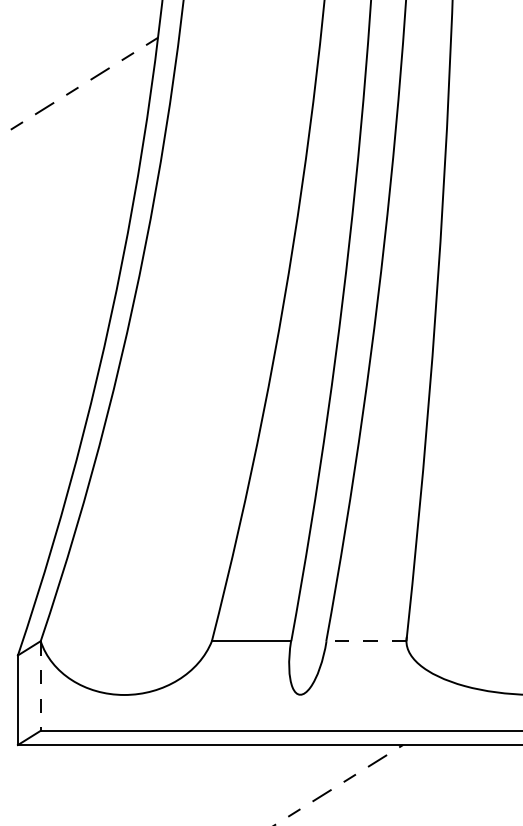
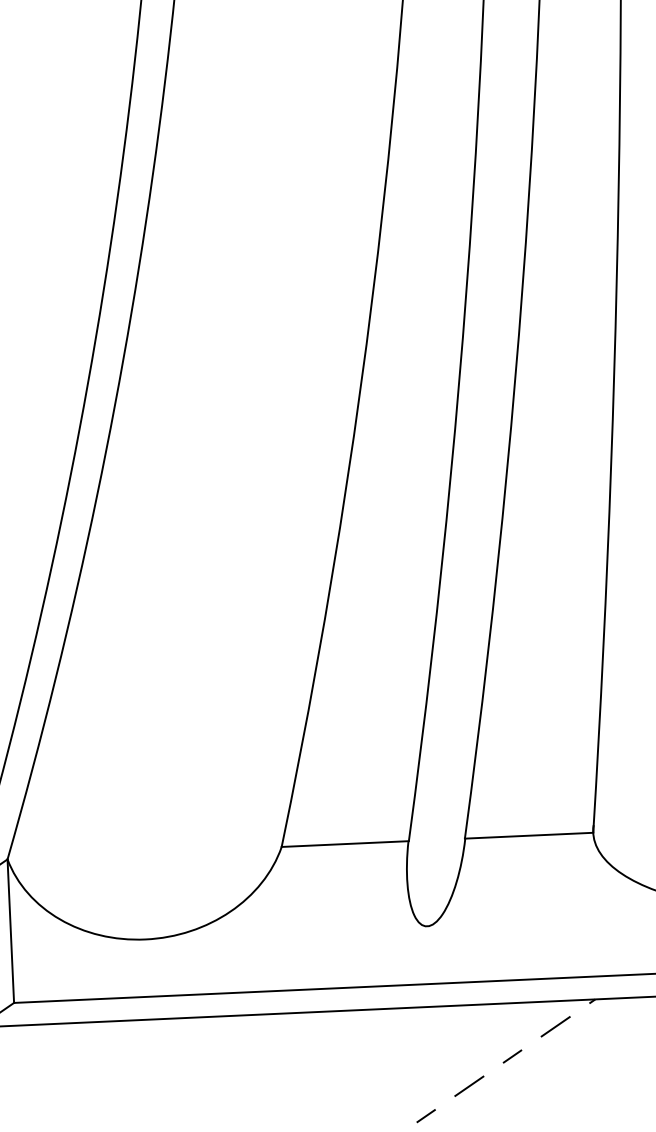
line: (365, 641) -> (527, 836), dashed -> solid
line: (40, 686) -> (10, 931), dashed -> solid

